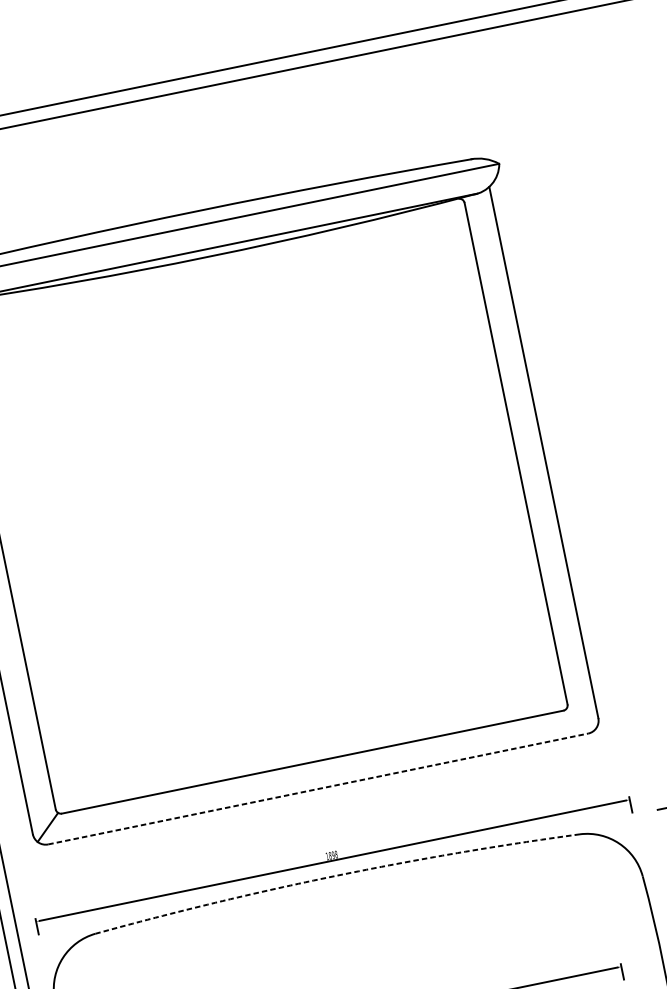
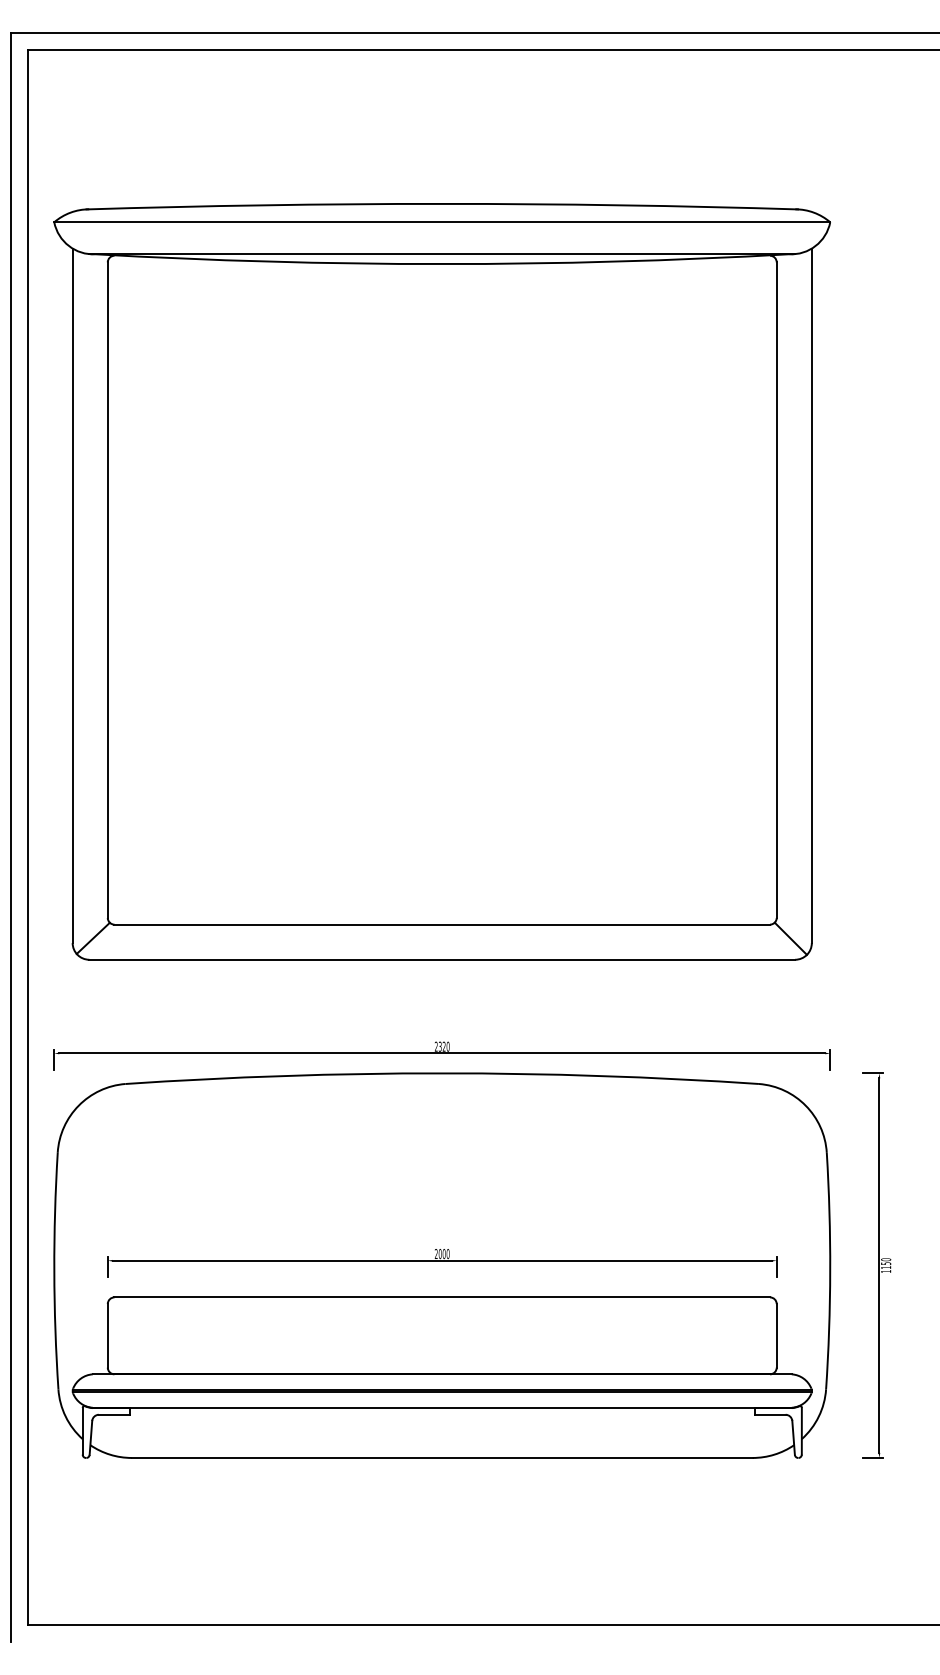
line: (581, 718) -> (790, 938), added
line: (318, 788) -> (442, 959), dashed -> solid
text: (331, 855) -> (441, 1046), 1898 -> 2320
arc: (336, 875) -> (442, 1073), dashed -> solid

